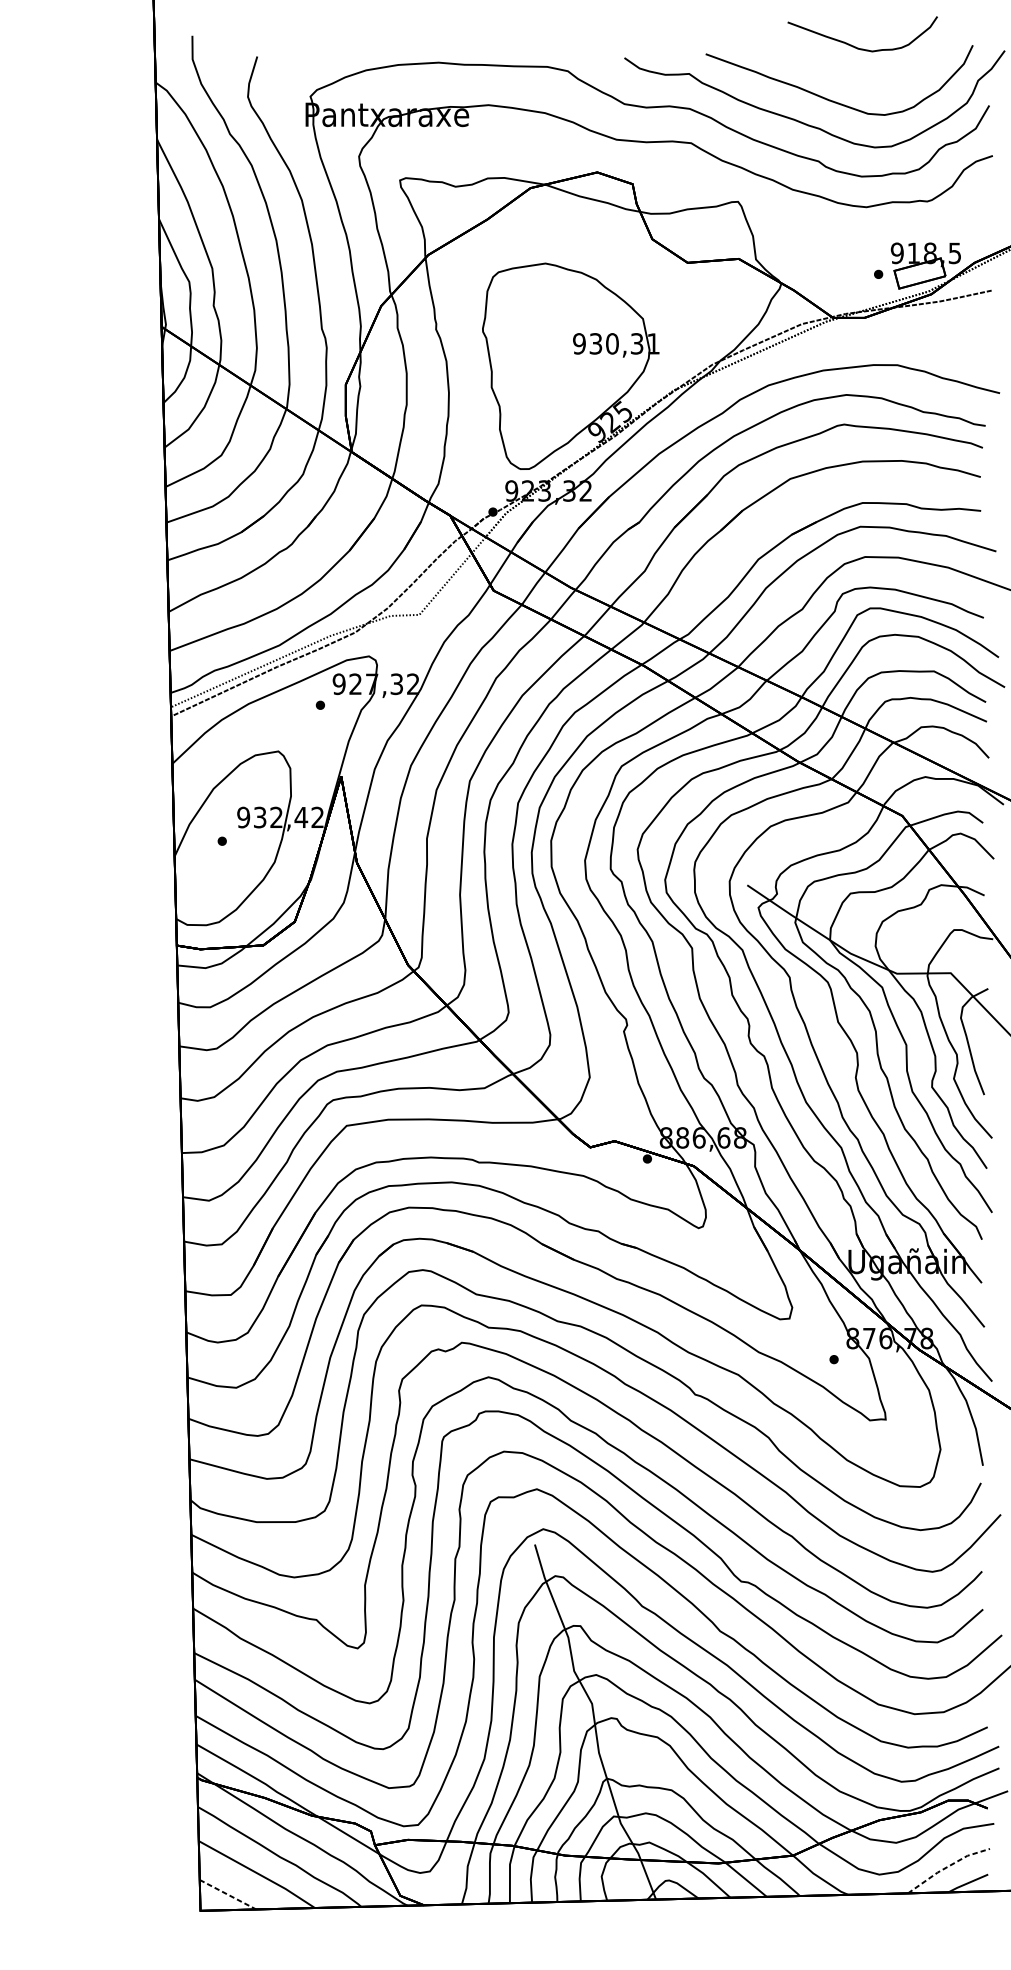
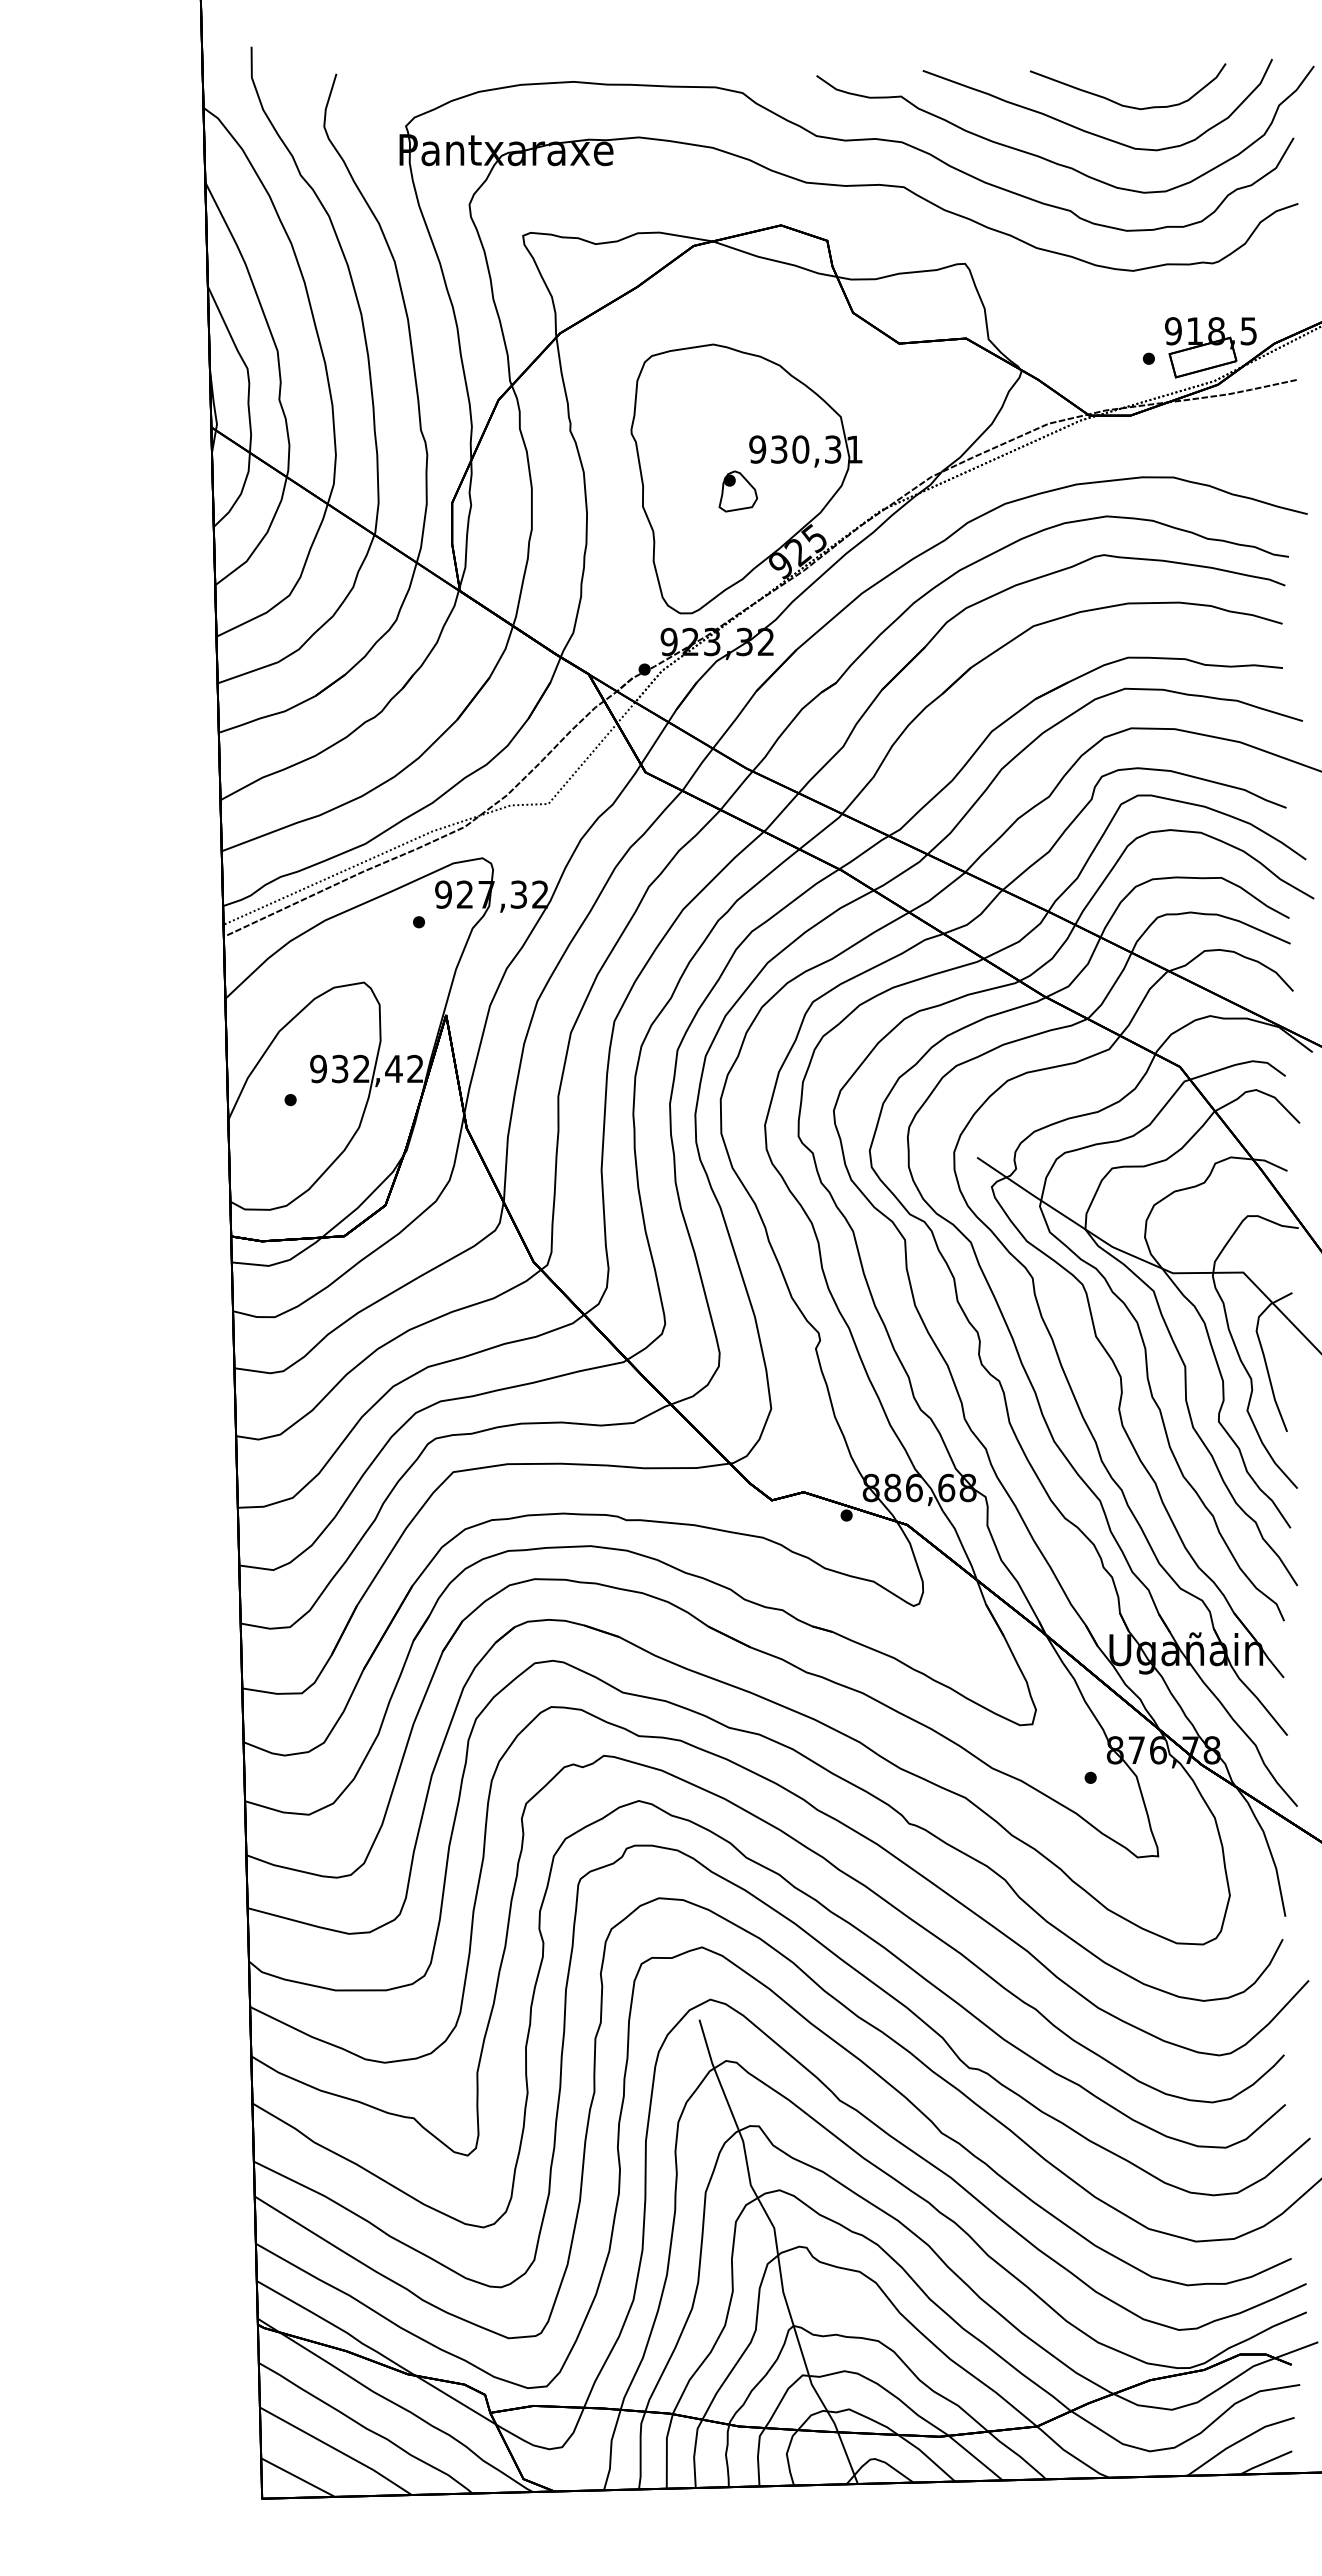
curve: (856, 47) -> (1120, 103), moved
part: (564, 375) -> (738, 491), added
line: (947, 1867) -> (1238, 2441), dashed -> solid
line: (228, 1894) -> (298, 2477), dashed -> solid

